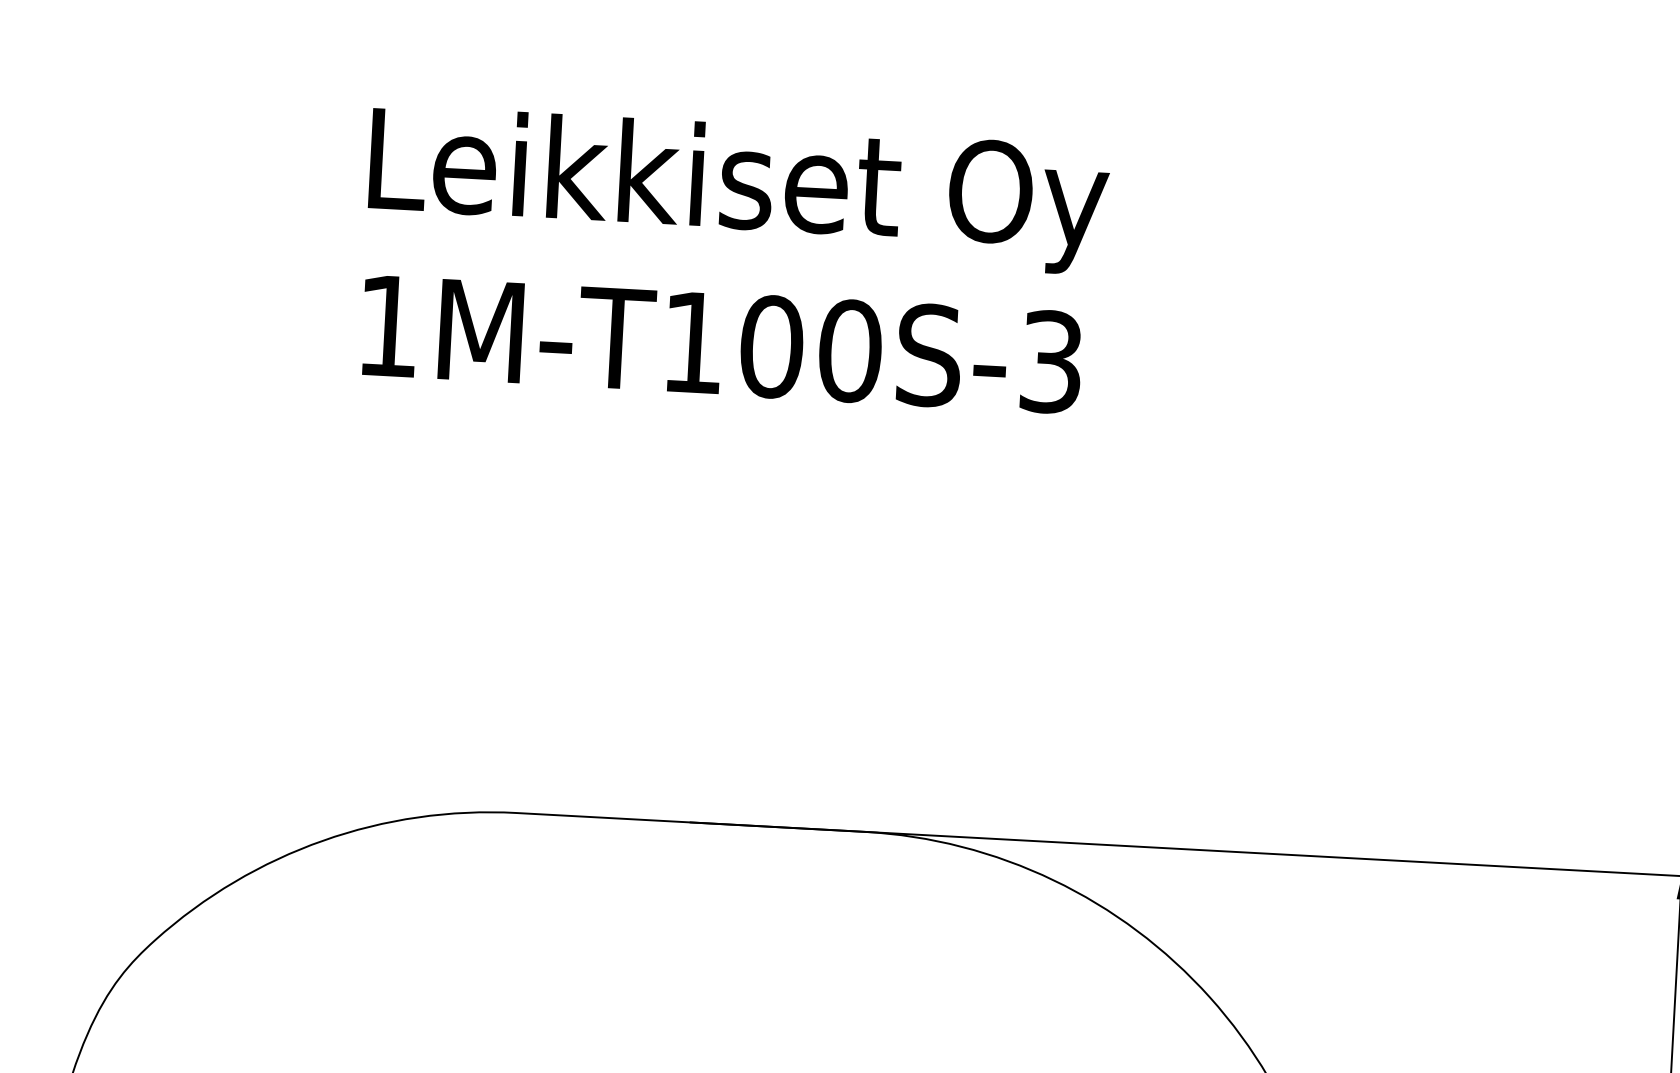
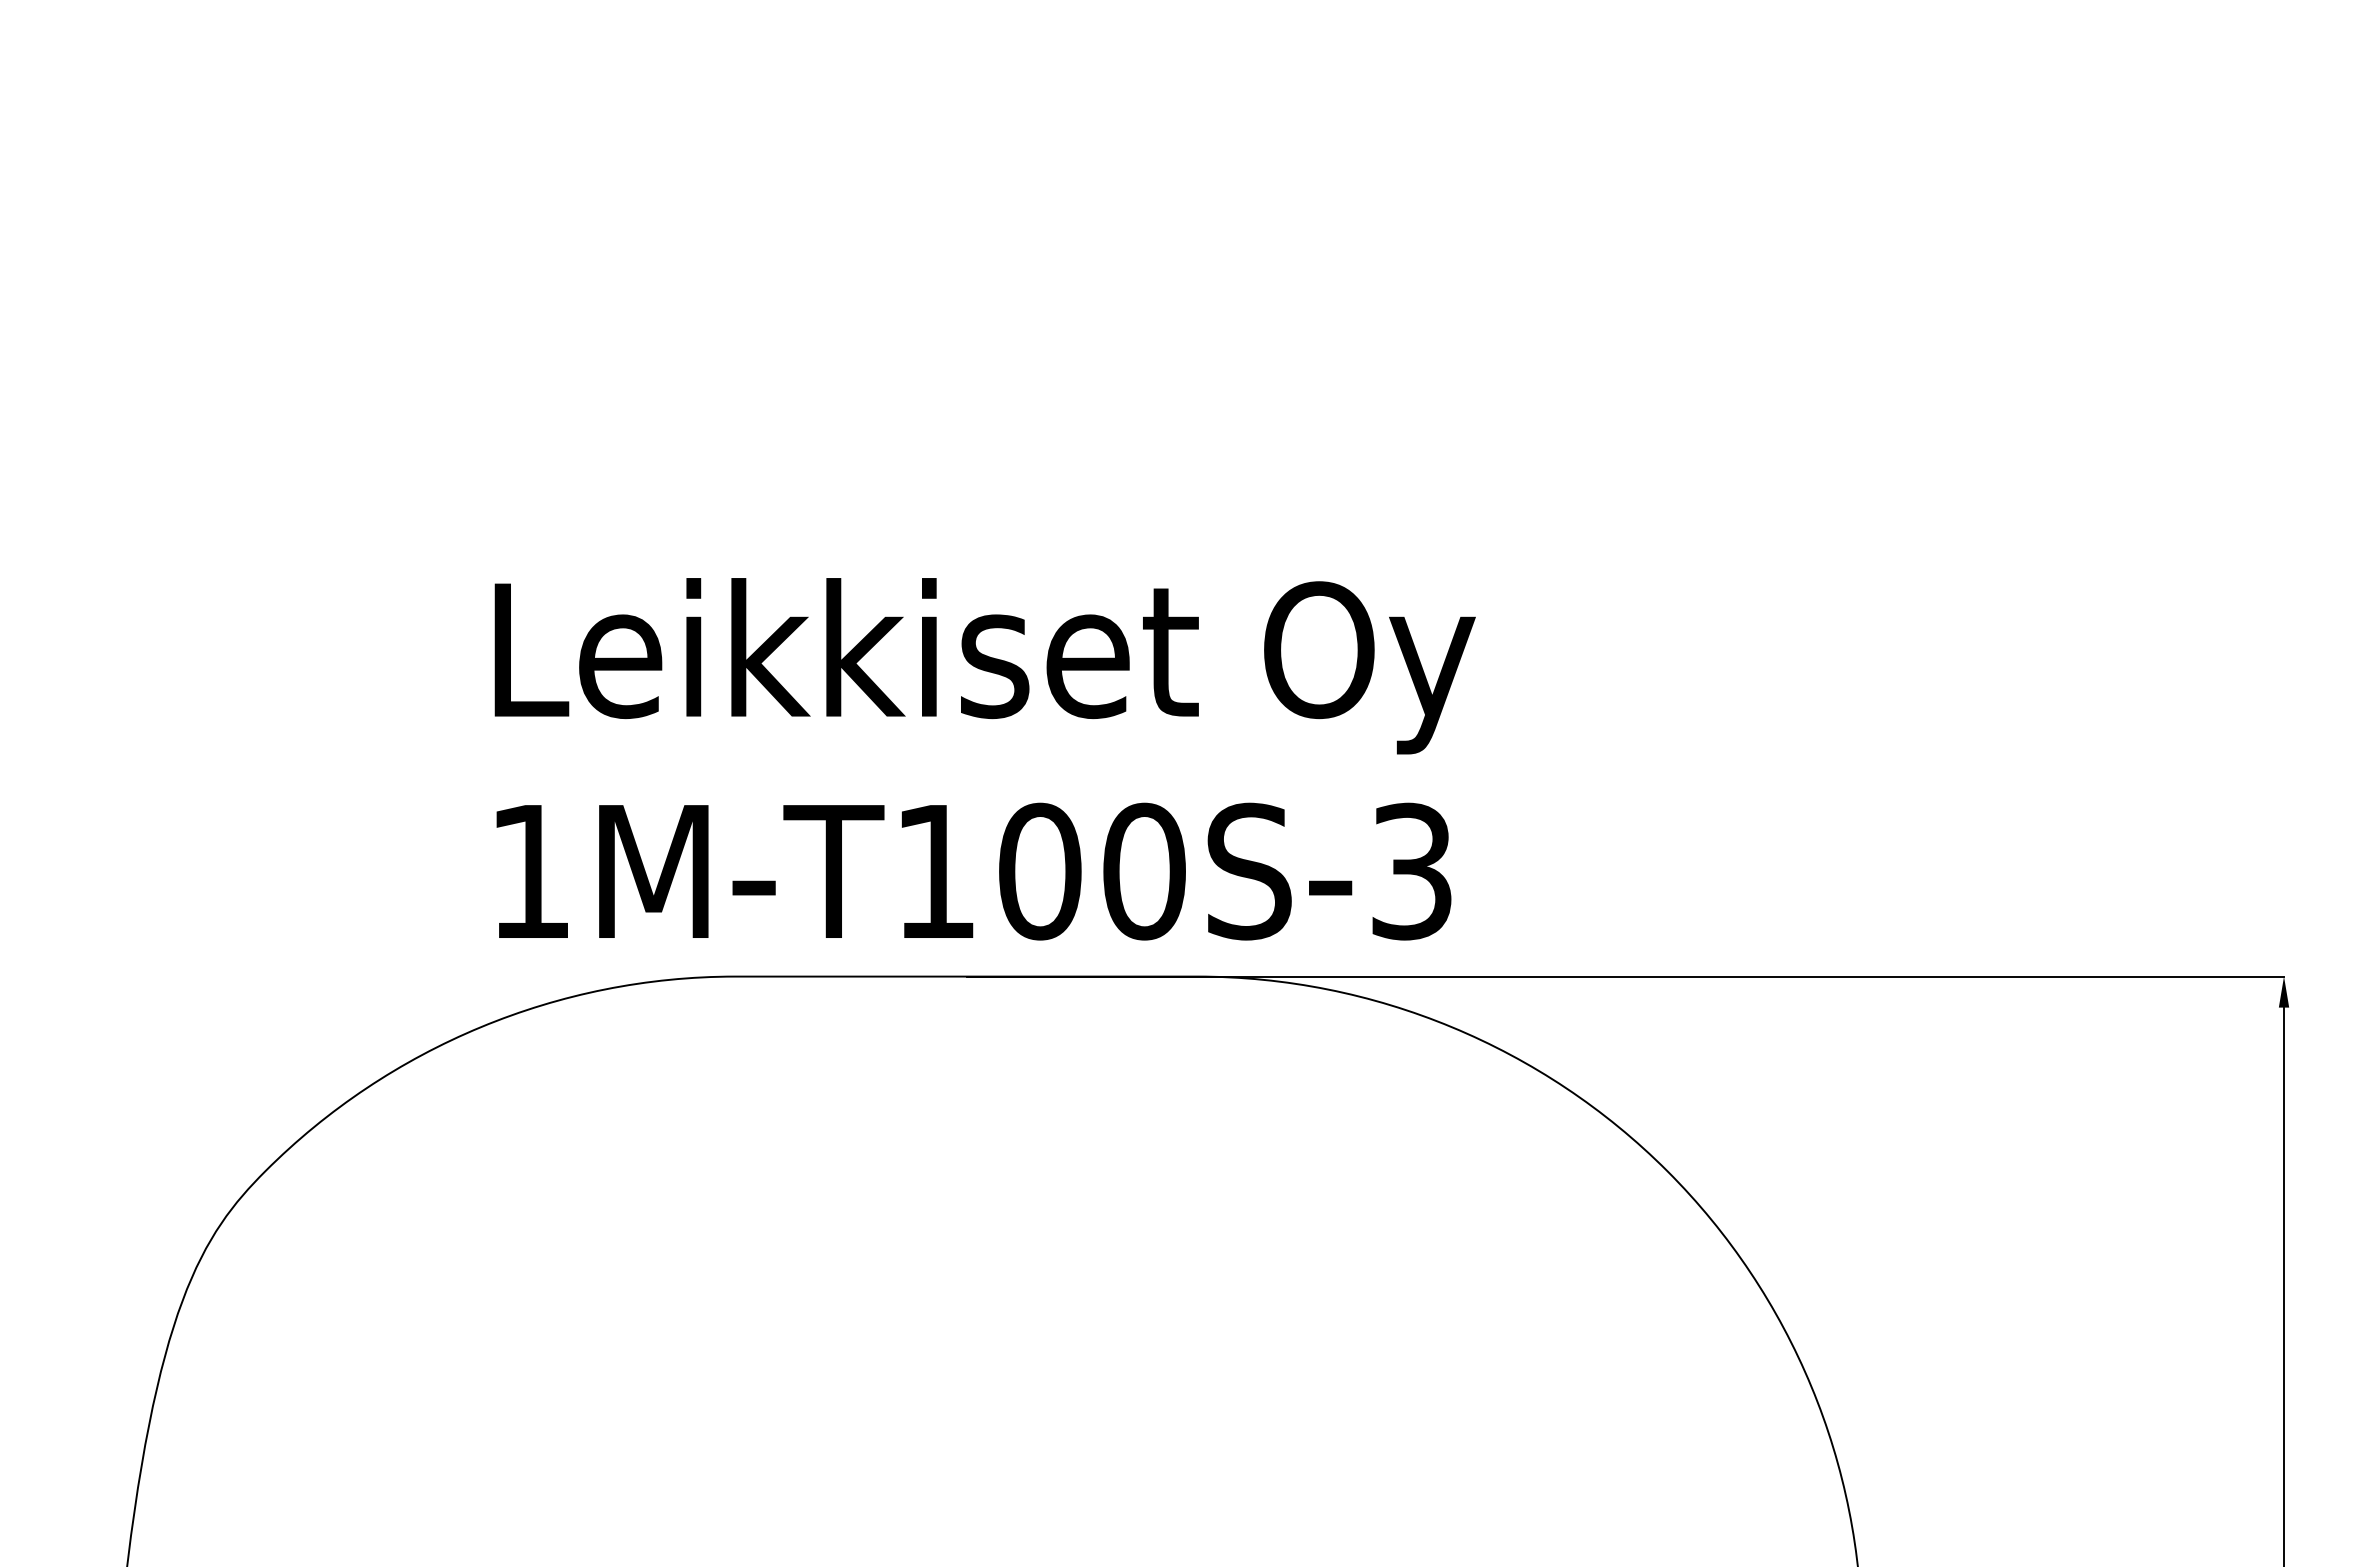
text: (734, 260) -> (984, 759), moved

